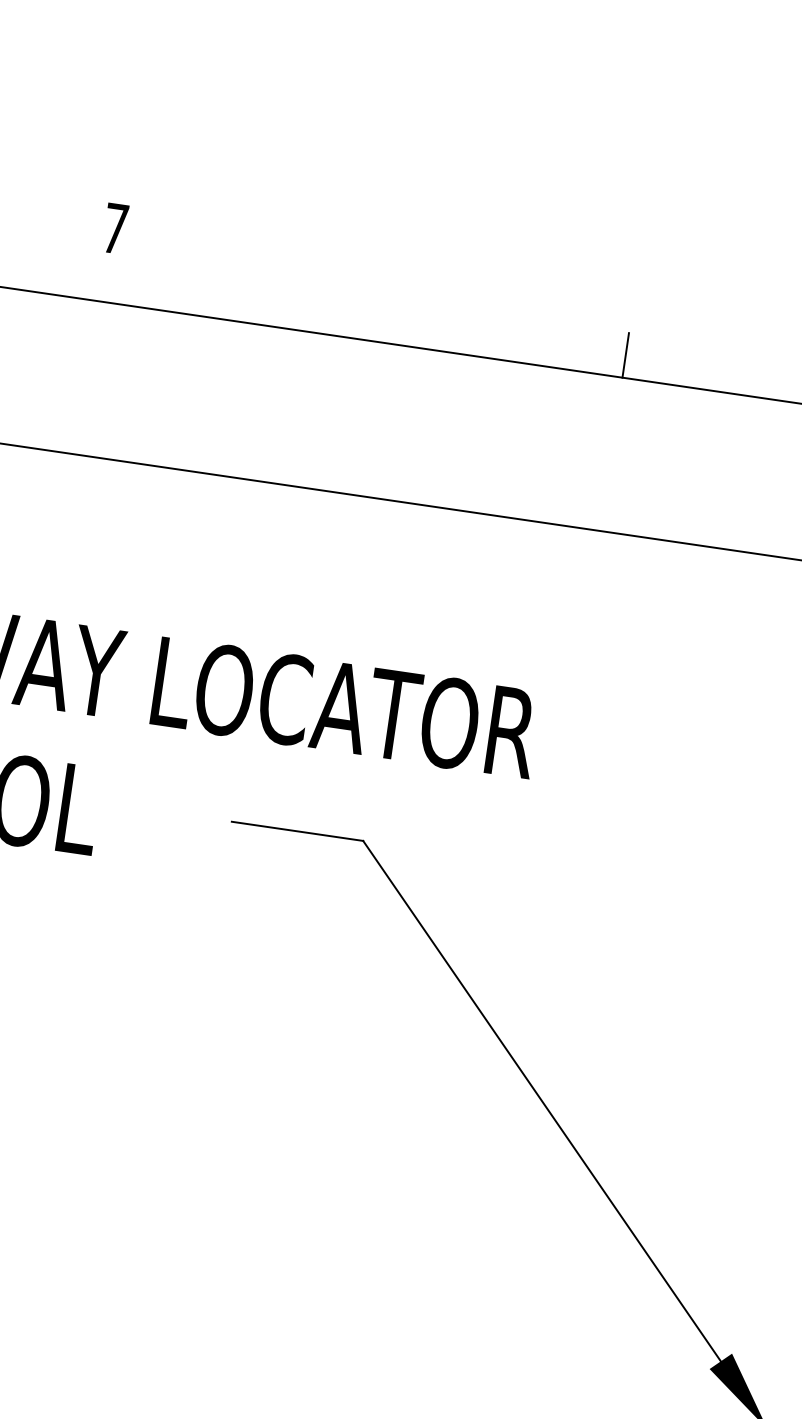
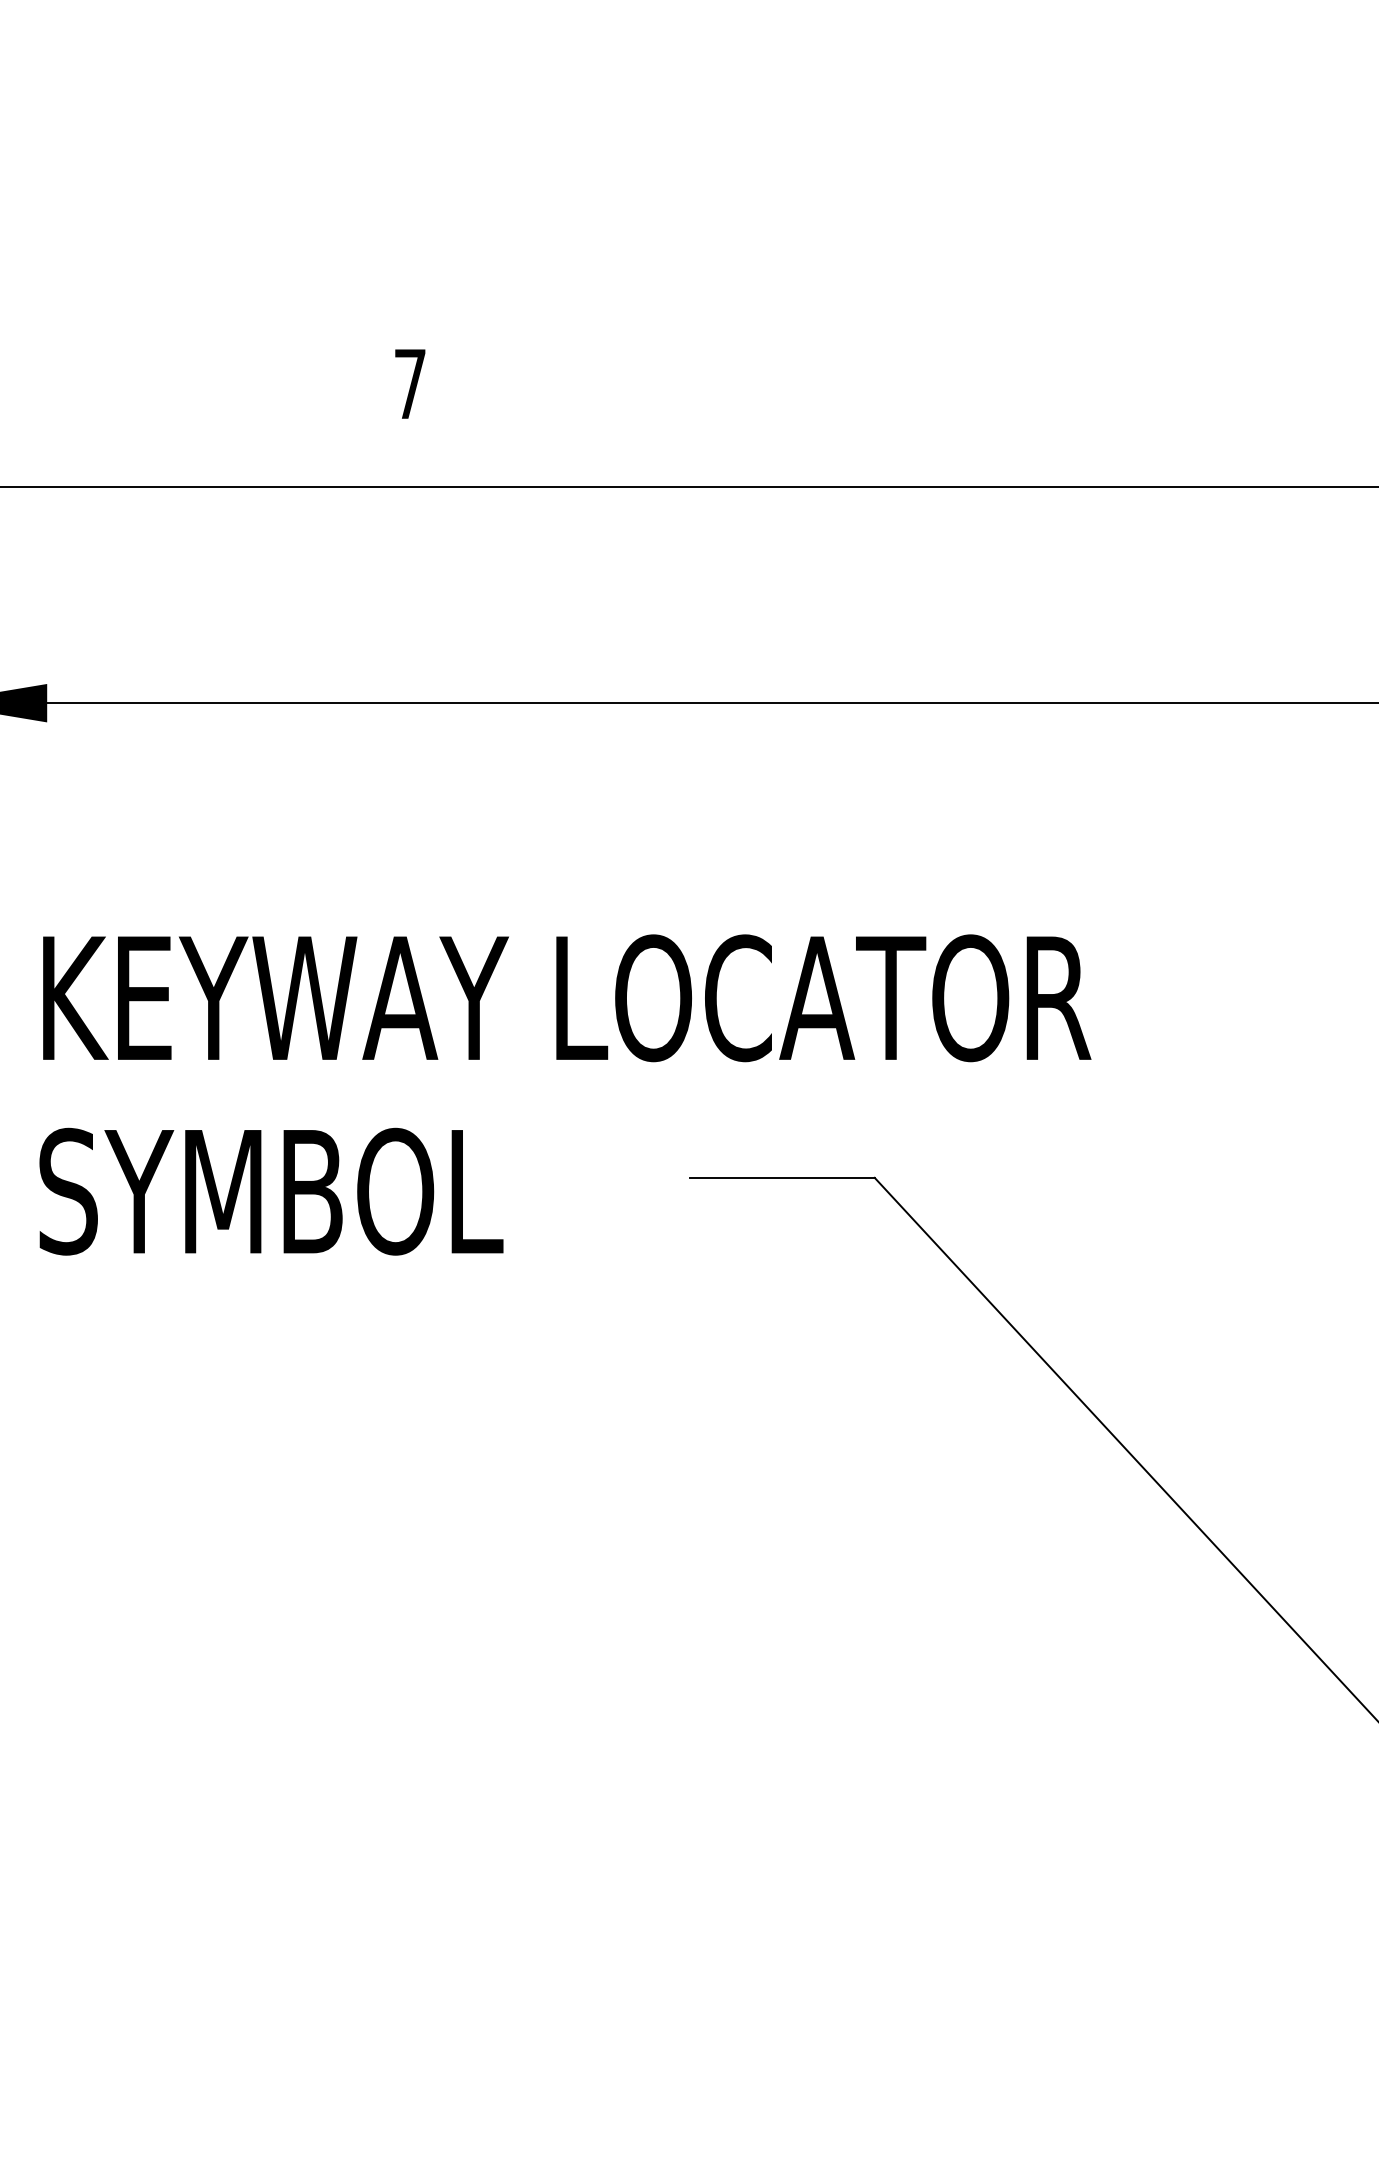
line: (625, 354) -> (1138, 455), removed

